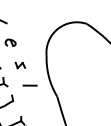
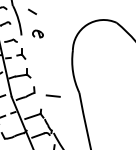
part: (20, 65) -> (45, 57), removed
line: (29, 85) -> (52, 95), moved

